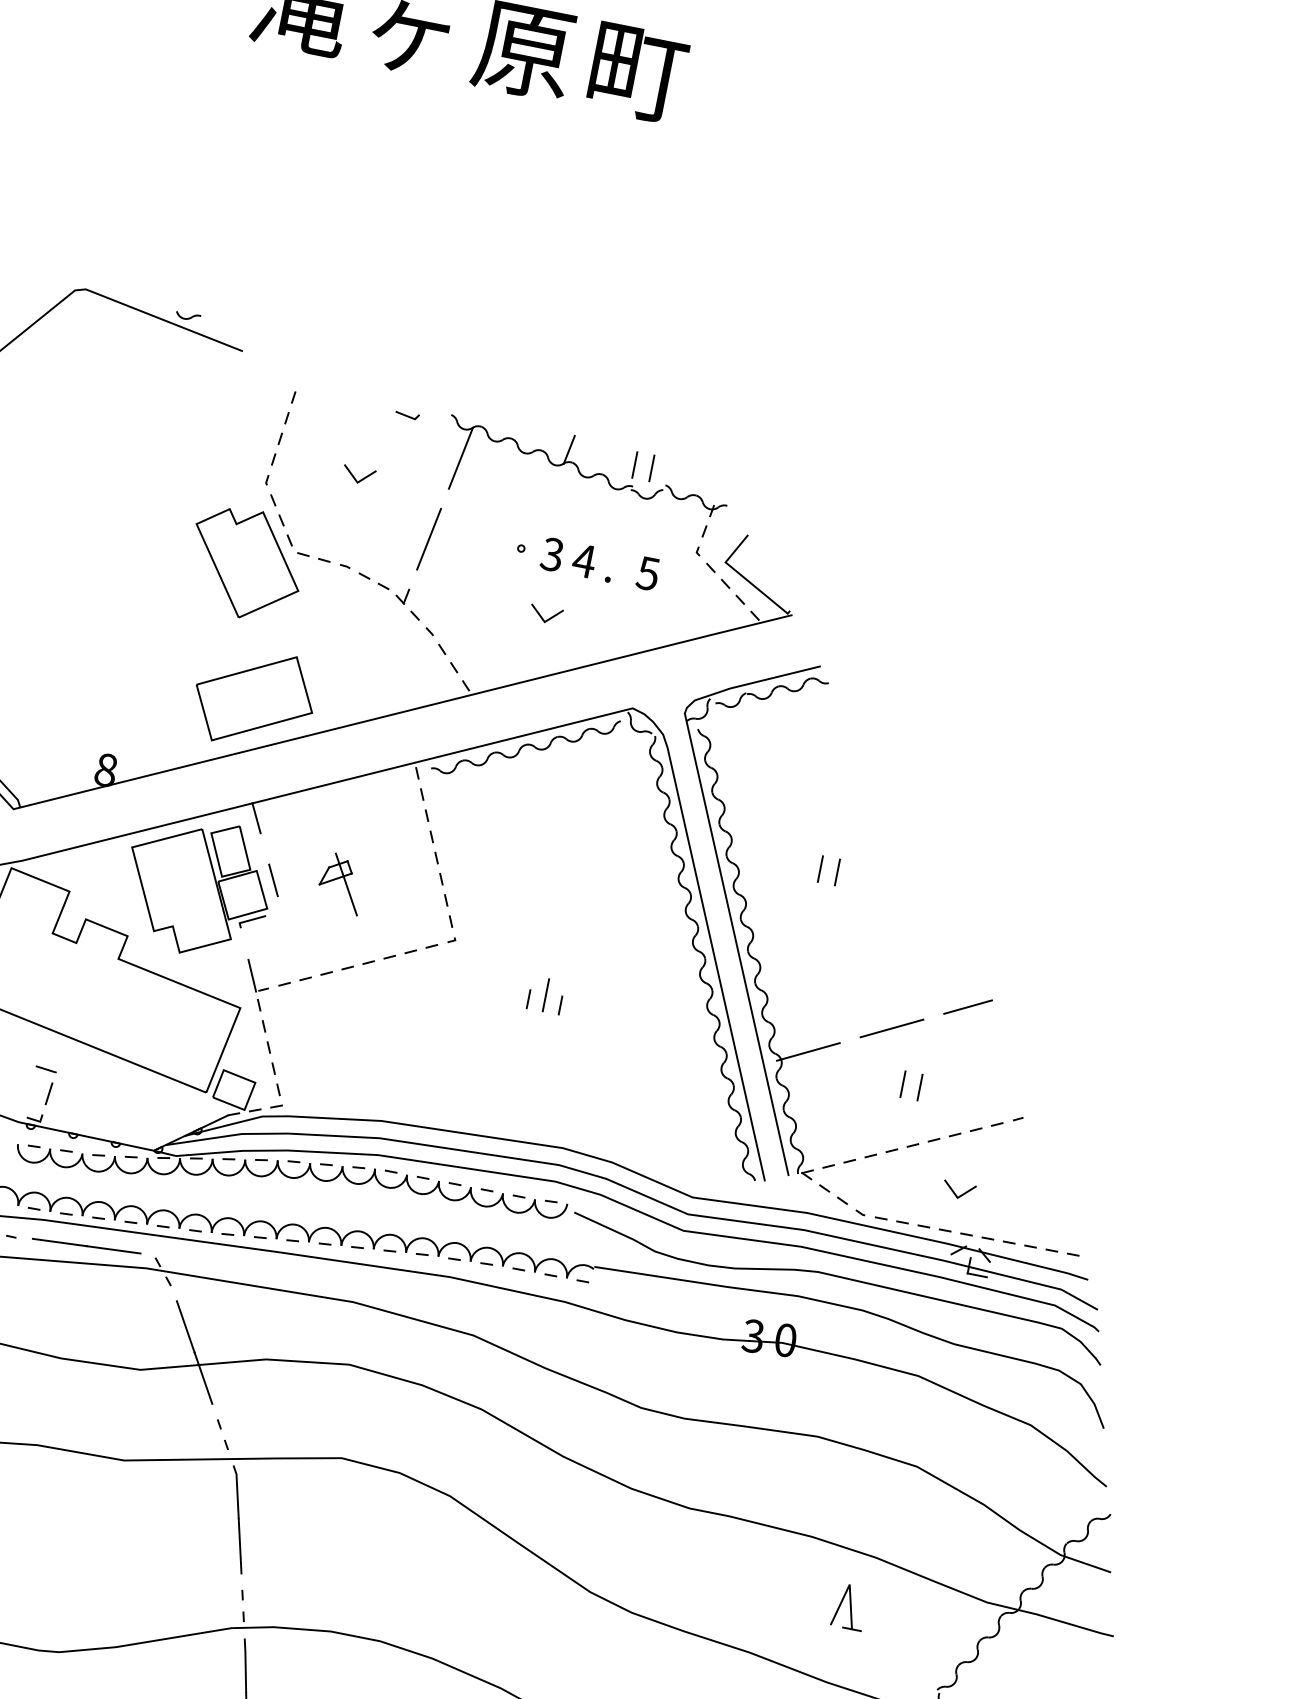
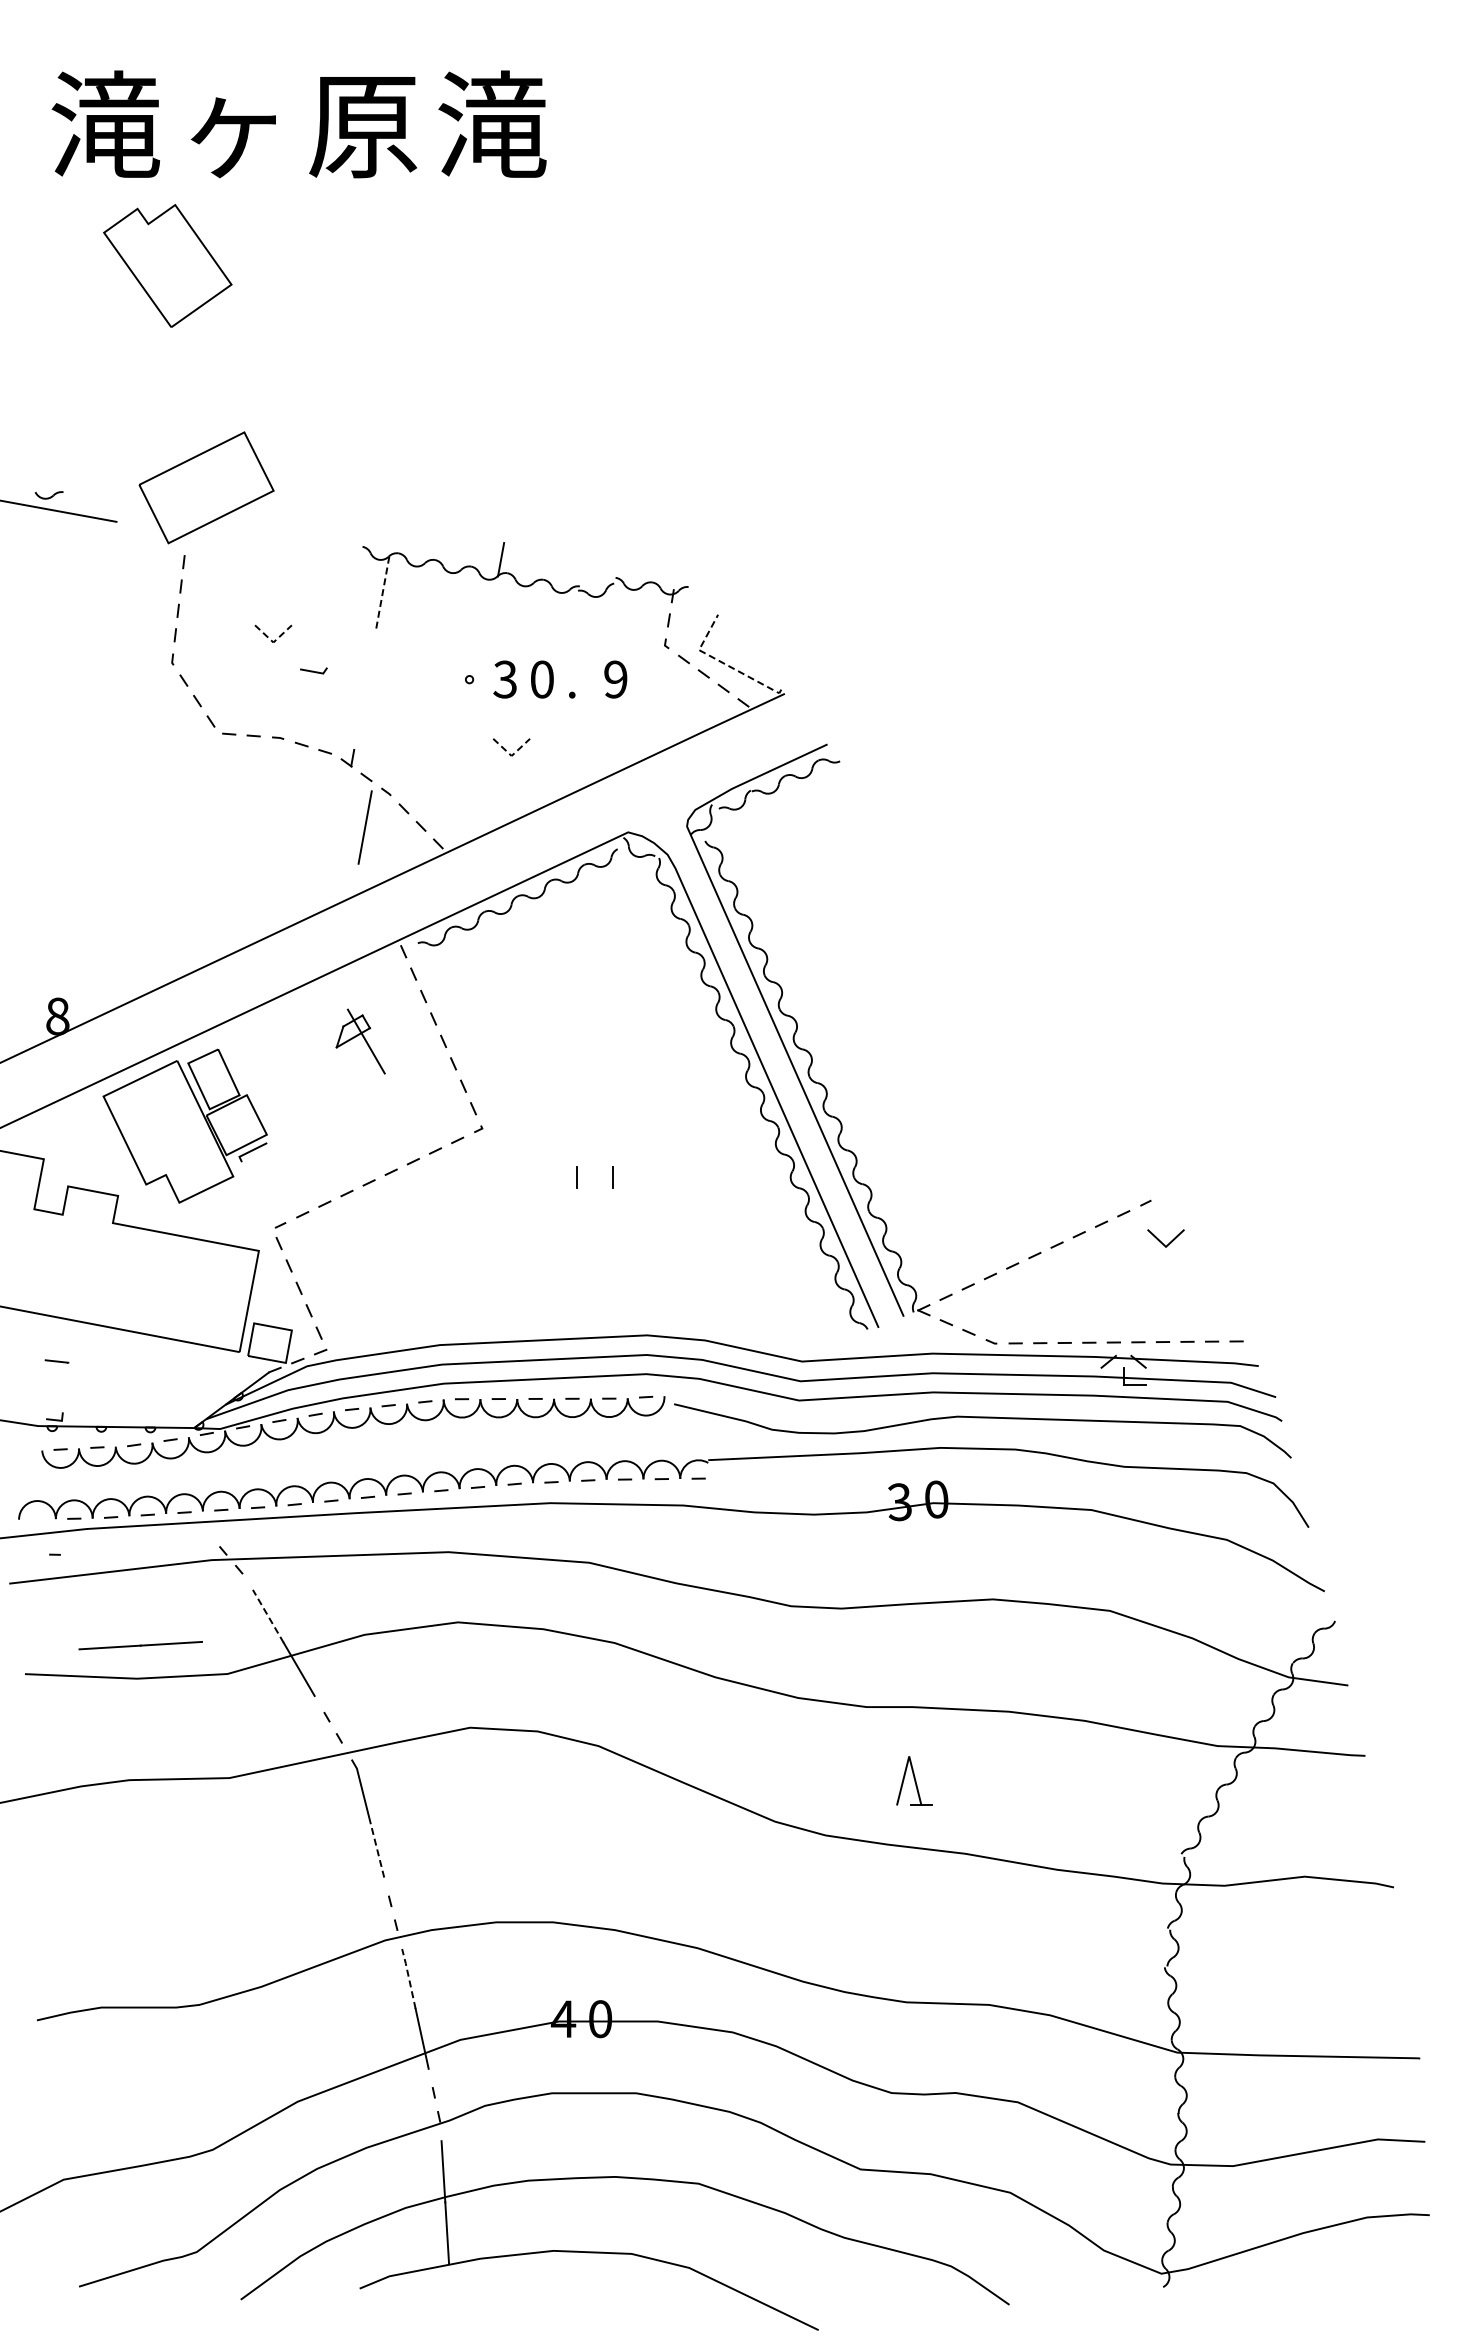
text: (636, 70) -> (492, 124), 町 -> 滝
line: (407, 414) -> (313, 670), moved
line: (460, 458) -> (382, 592), solid -> dashed
line: (635, 464) -> (577, 561), removed
line: (651, 467) -> (596, 561), removed
line: (357, 482) -> (273, 642), solid -> dashed
line: (428, 539) -> (364, 827), moved
text: (583, 560) -> (541, 679), 4 -> 0
part: (246, 563) -> (167, 265), moved
text: (648, 573) -> (615, 679), 5 -> 9
line: (744, 578) -> (723, 663), solid -> dashed
line: (544, 622) -> (511, 756), solid -> dashed
part: (254, 698) -> (206, 487), moved
line: (256, 817) -> (234, 1036), removed
line: (820, 869) -> (871, 969), removed
line: (837, 872) -> (891, 969), removed
line: (273, 879) -> (267, 1101), removed
part: (341, 883) -> (360, 1041), moved
line: (251, 975) -> (264, 1212), removed
line: (545, 995) -> (594, 1169), removed
line: (968, 1006) -> (1065, 1089), removed
line: (891, 1028) -> (985, 1130), removed
line: (808, 1051) -> (898, 1174), removed
line: (903, 1083) -> (1010, 1189), removed
line: (920, 1087) -> (1030, 1189), removed
line: (49, 1093) -> (65, 1387), removed
line: (954, 1192) -> (1161, 1241), moved
line: (86, 1246) -> (140, 1645), moved
line: (185, 1327) -> (268, 1616), solid -> dashed
line: (239, 1546) -> (376, 1847), solid -> dashed
part: (850, 1606) -> (914, 1780), moved
line: (245, 1664) -> (408, 1977), solid -> dashed

